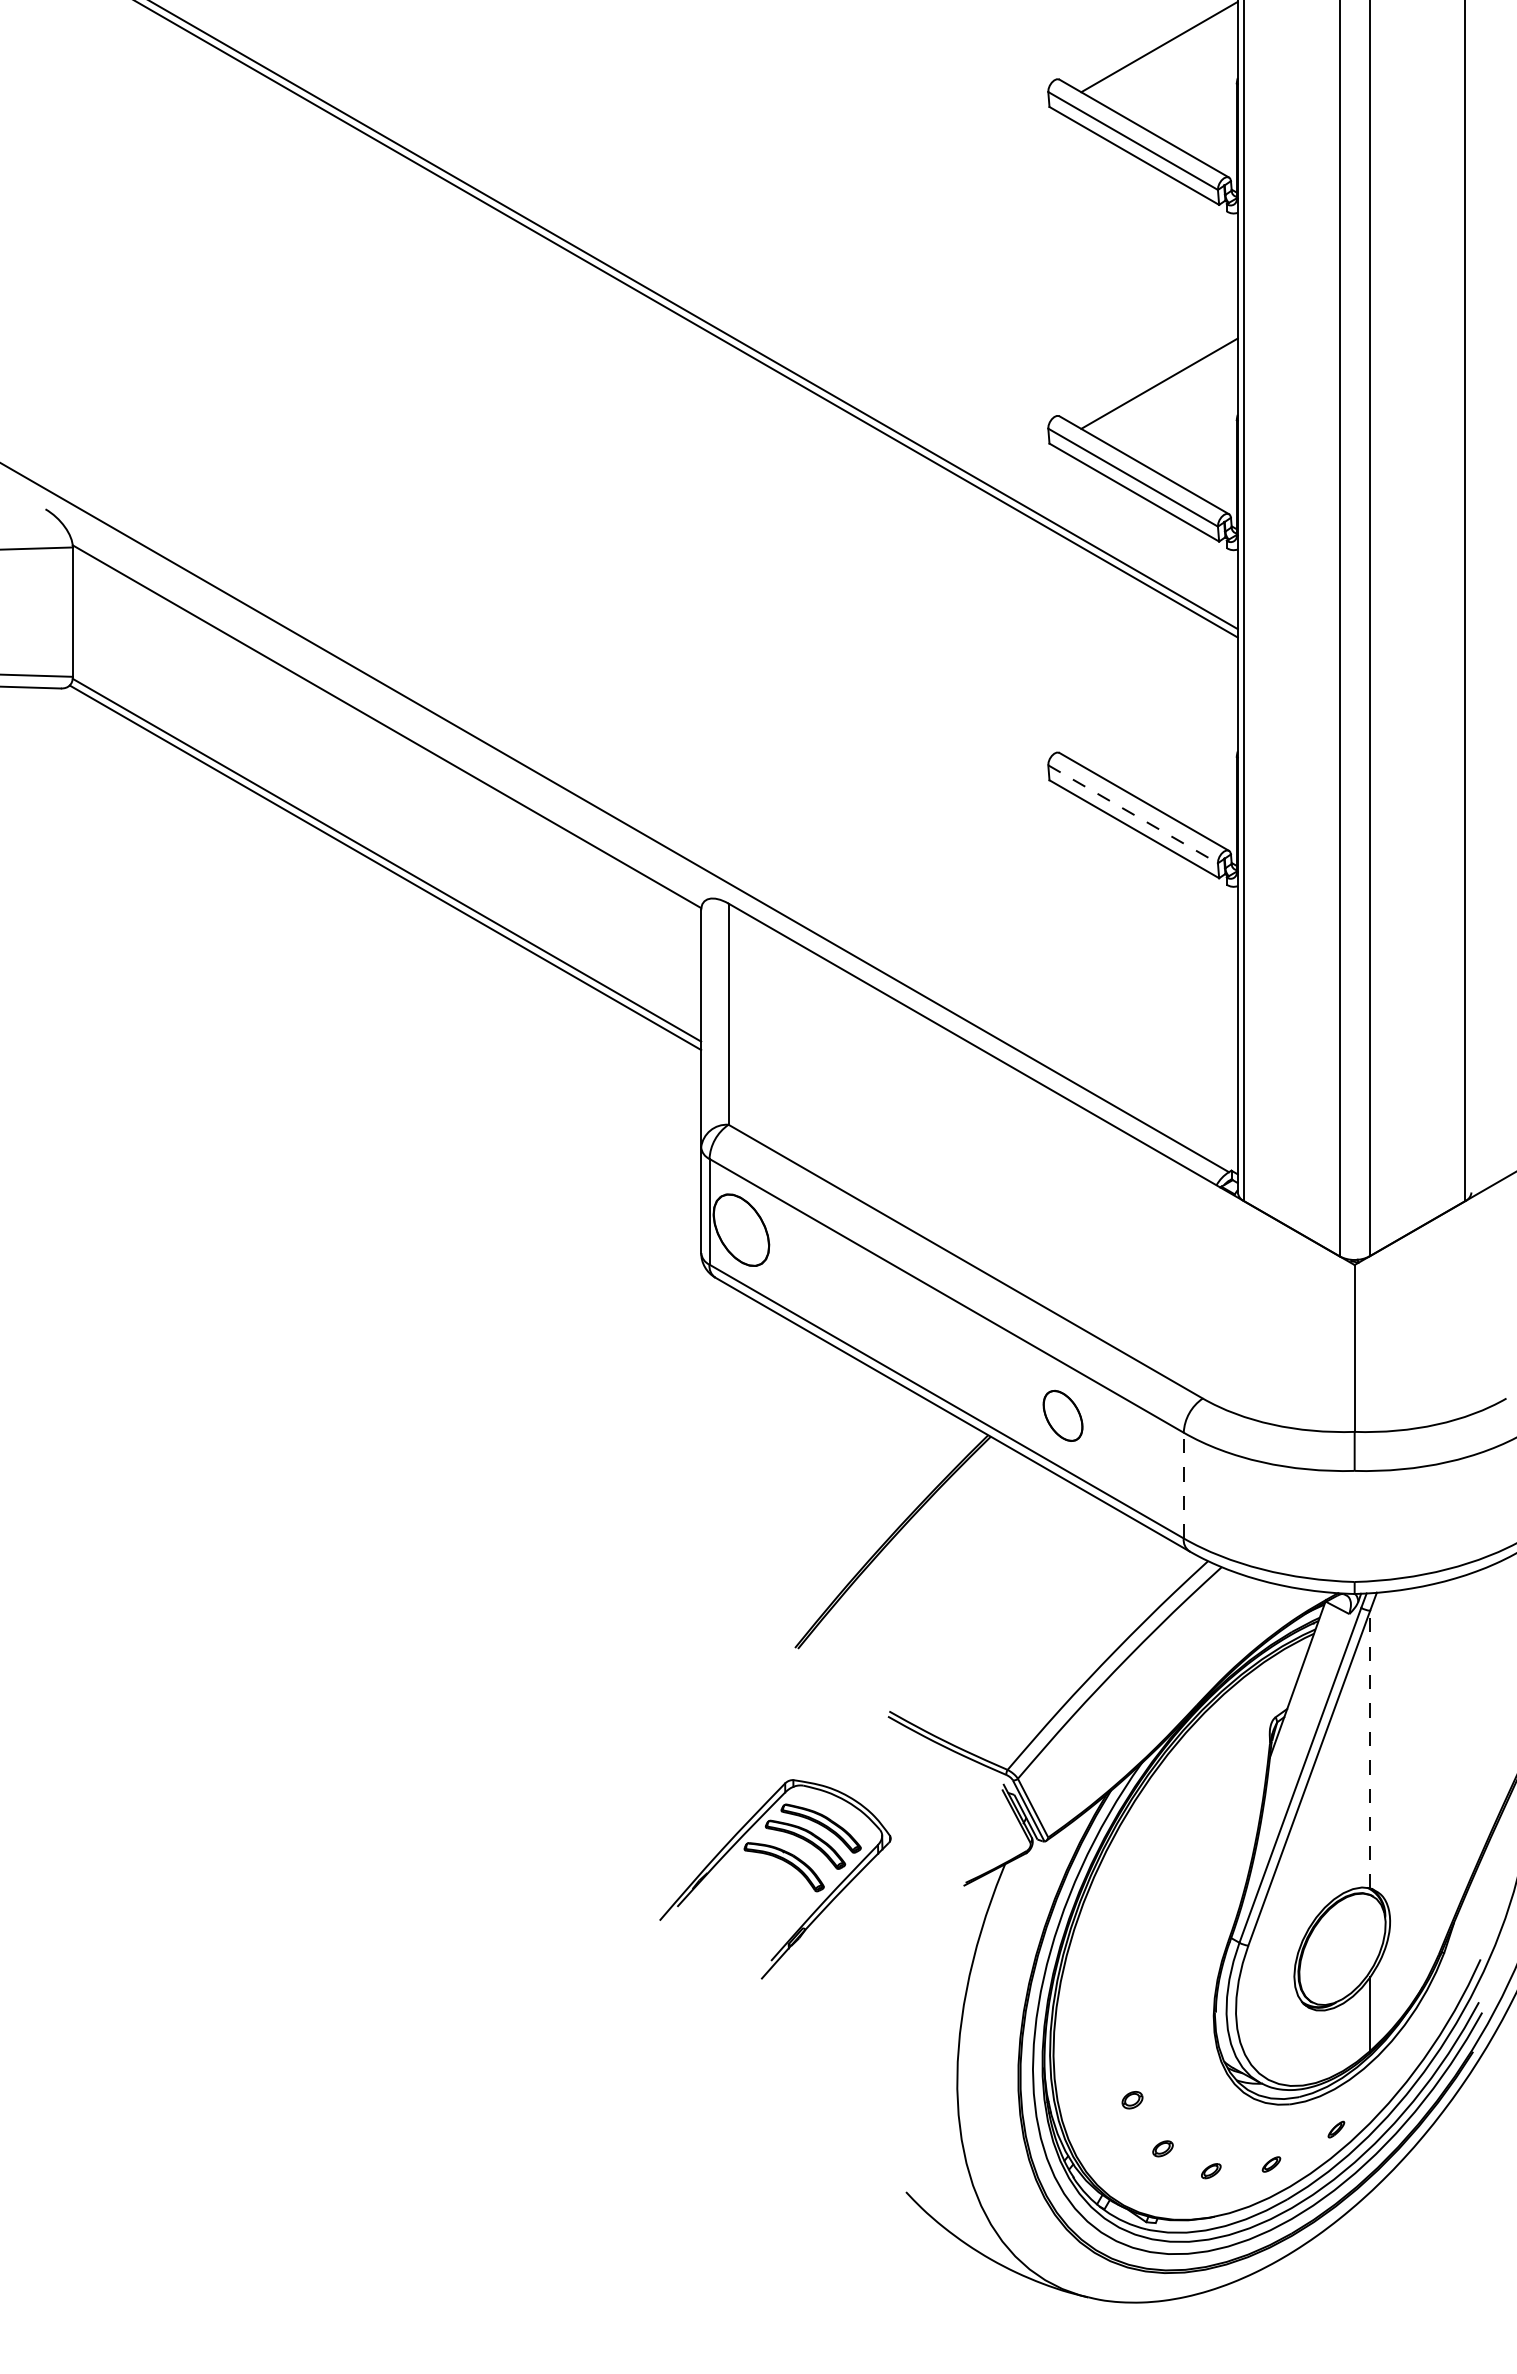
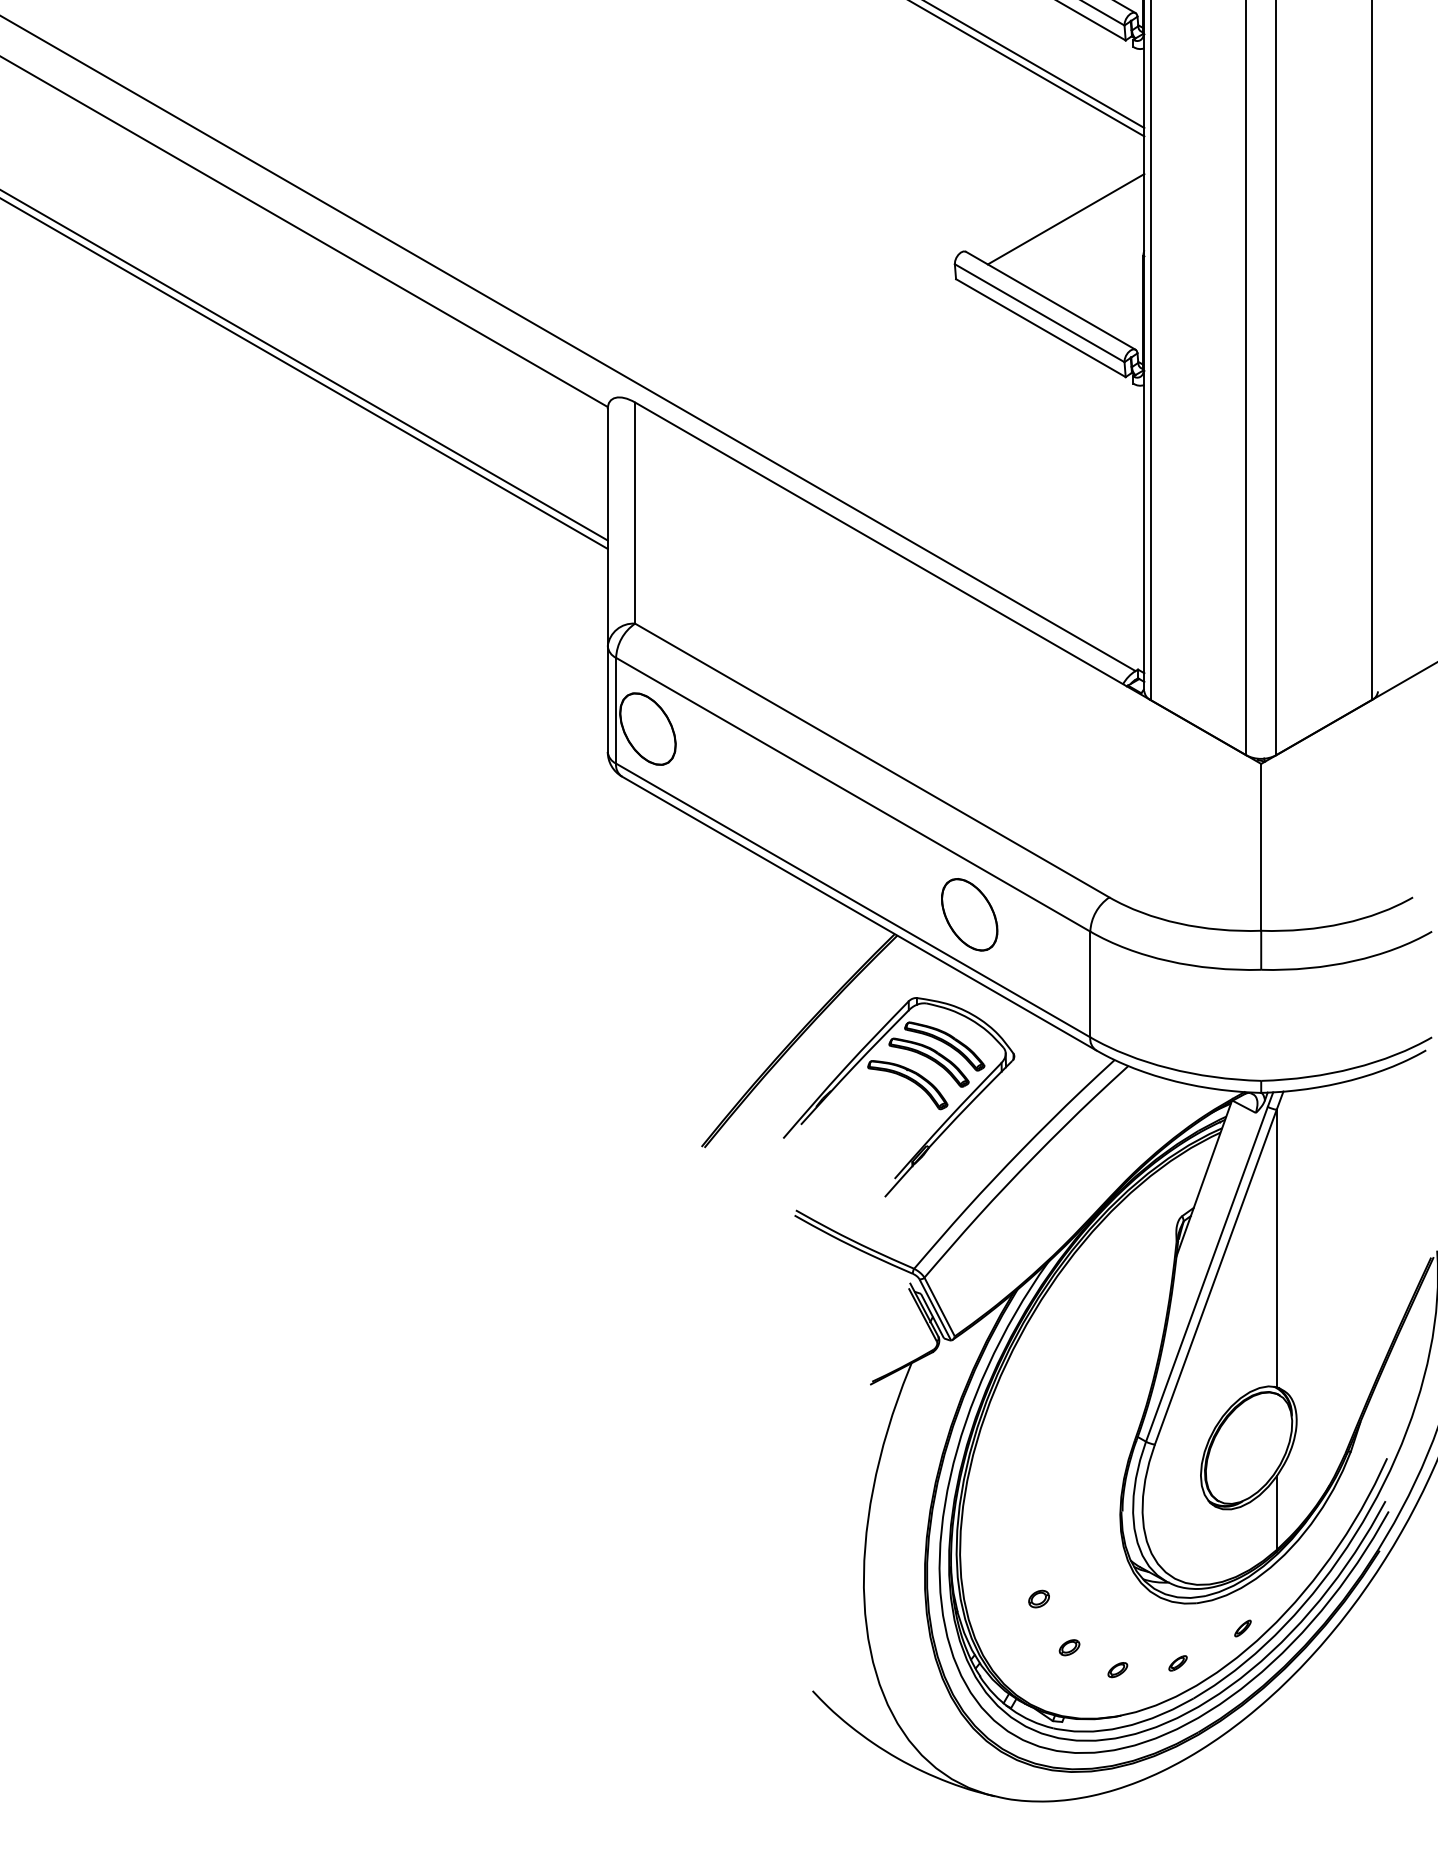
line: (1159, 720) -> (1066, 219), added
line: (1133, 814) -> (1040, 313), dashed -> solid
part: (1062, 1415) -> (969, 914), size x1.43
line: (1183, 1485) -> (1090, 984), dashed -> solid
line: (1370, 1749) -> (1277, 1248), dashed -> solid
part: (783, 1861) -> (907, 1079), moved

